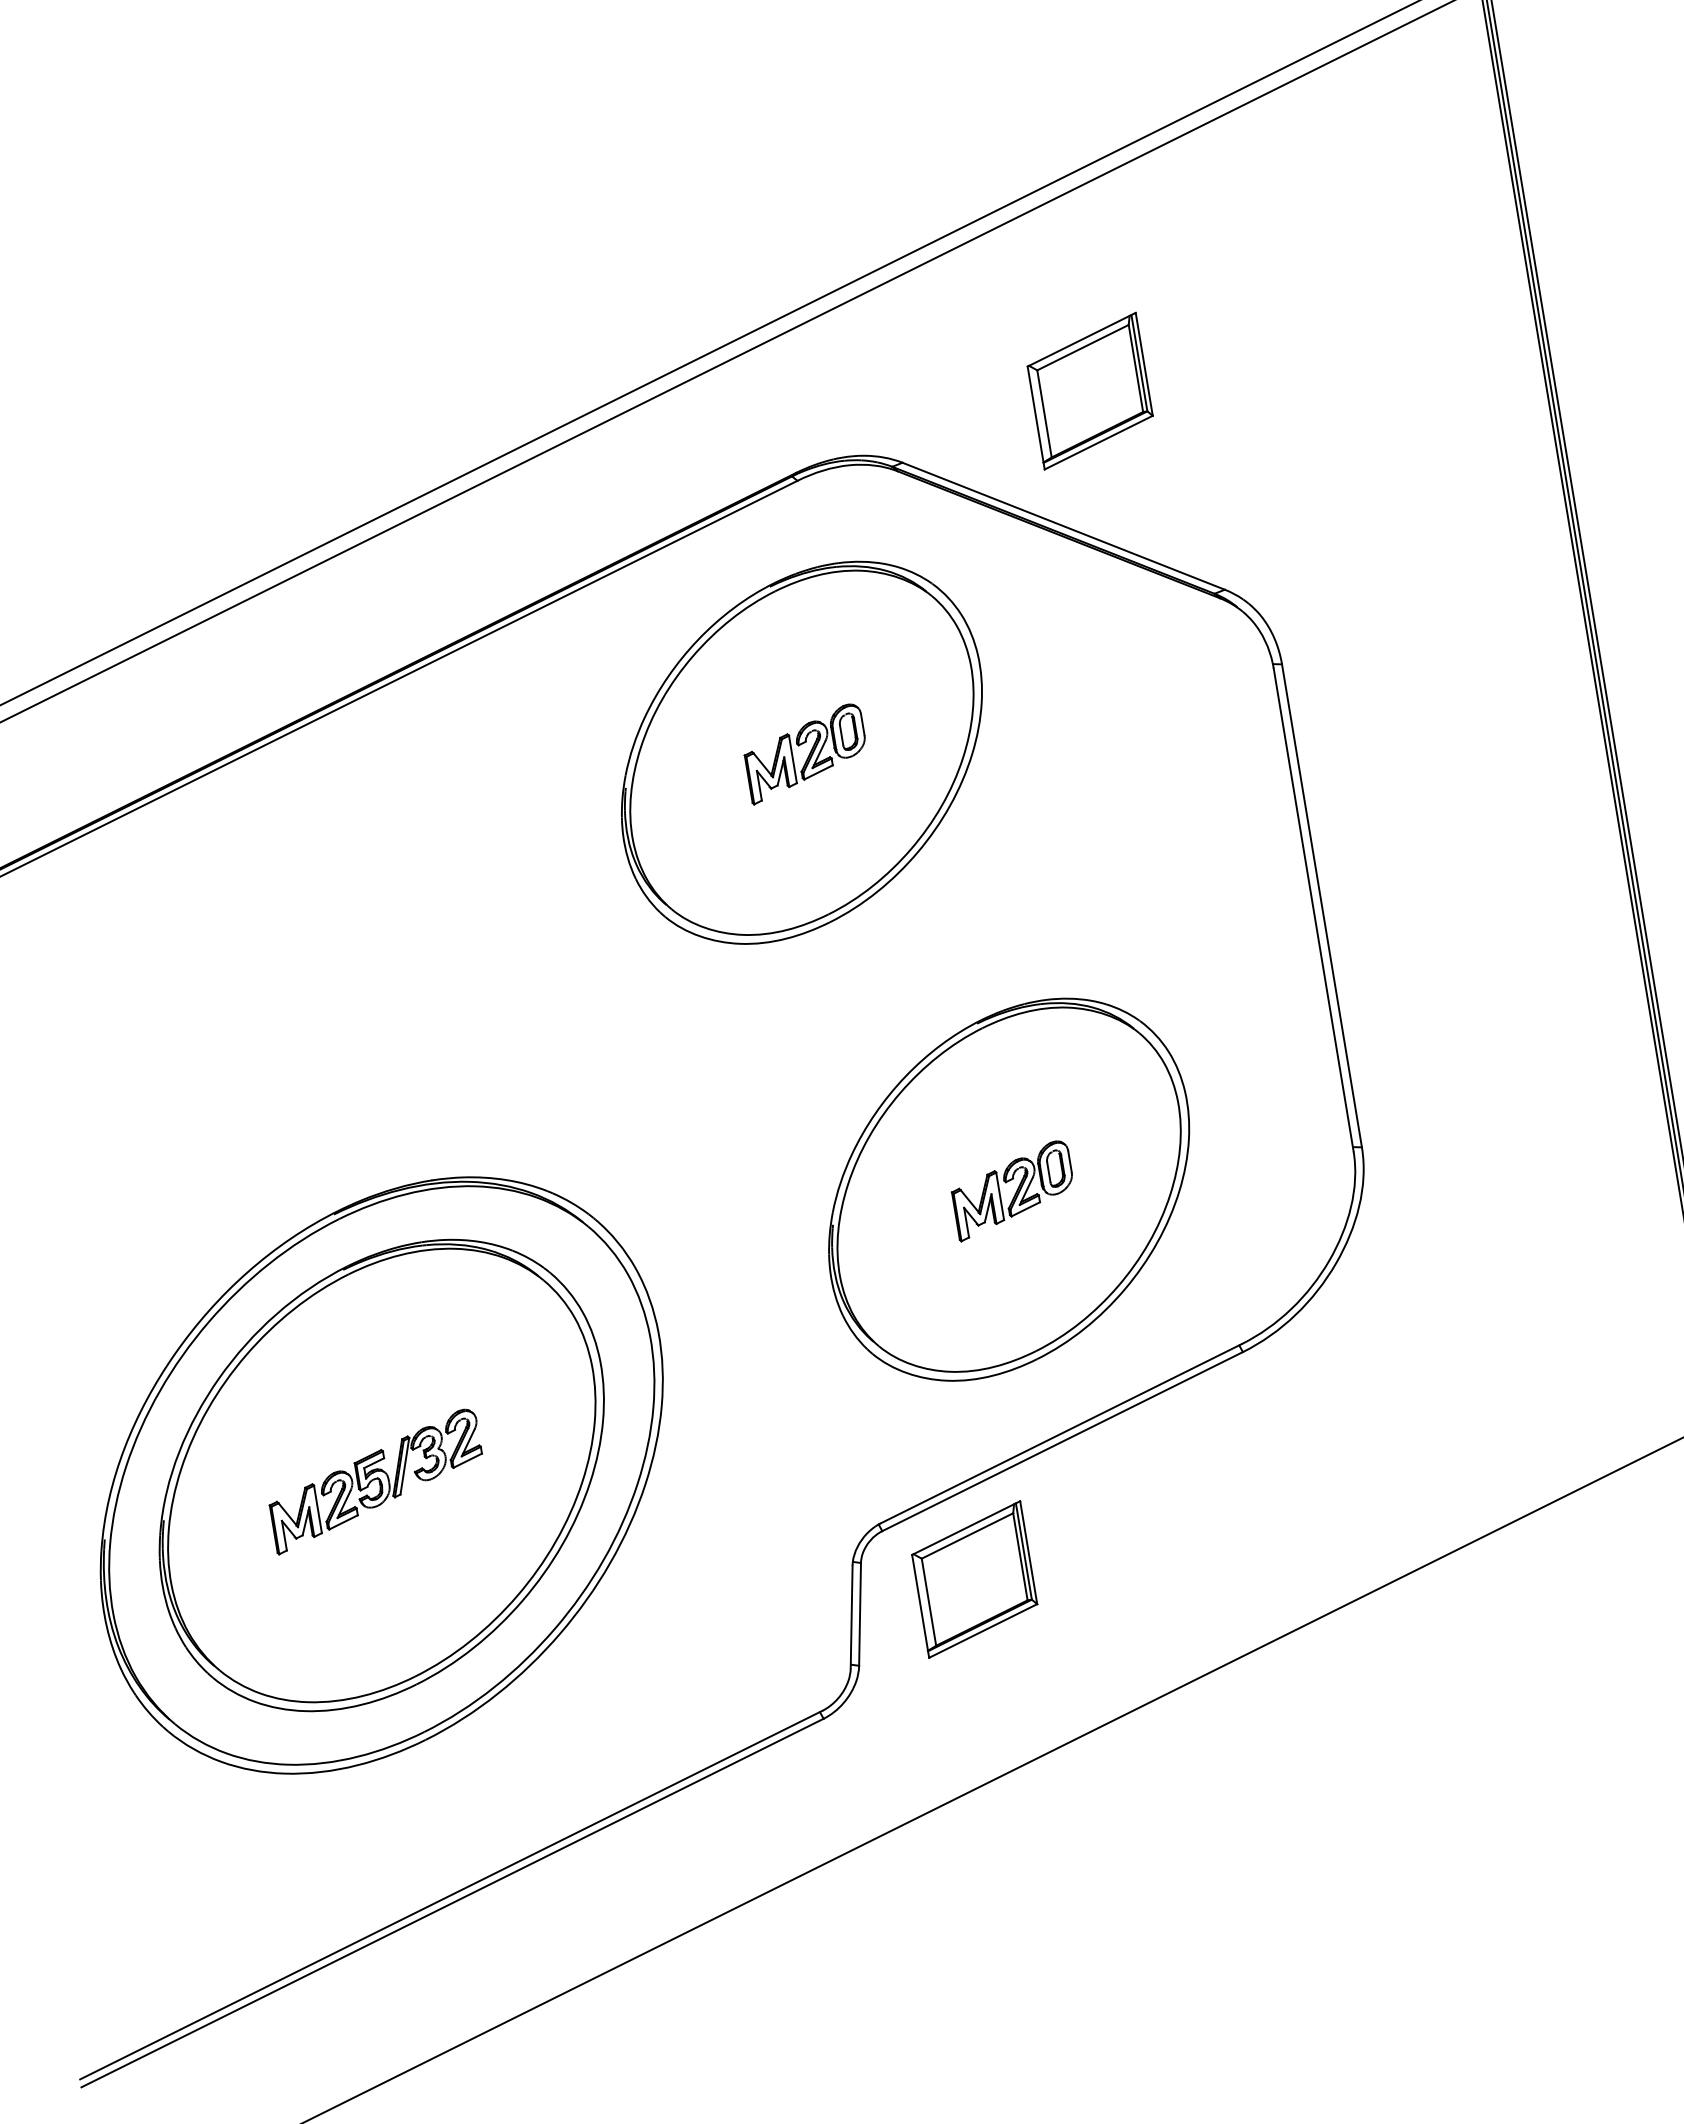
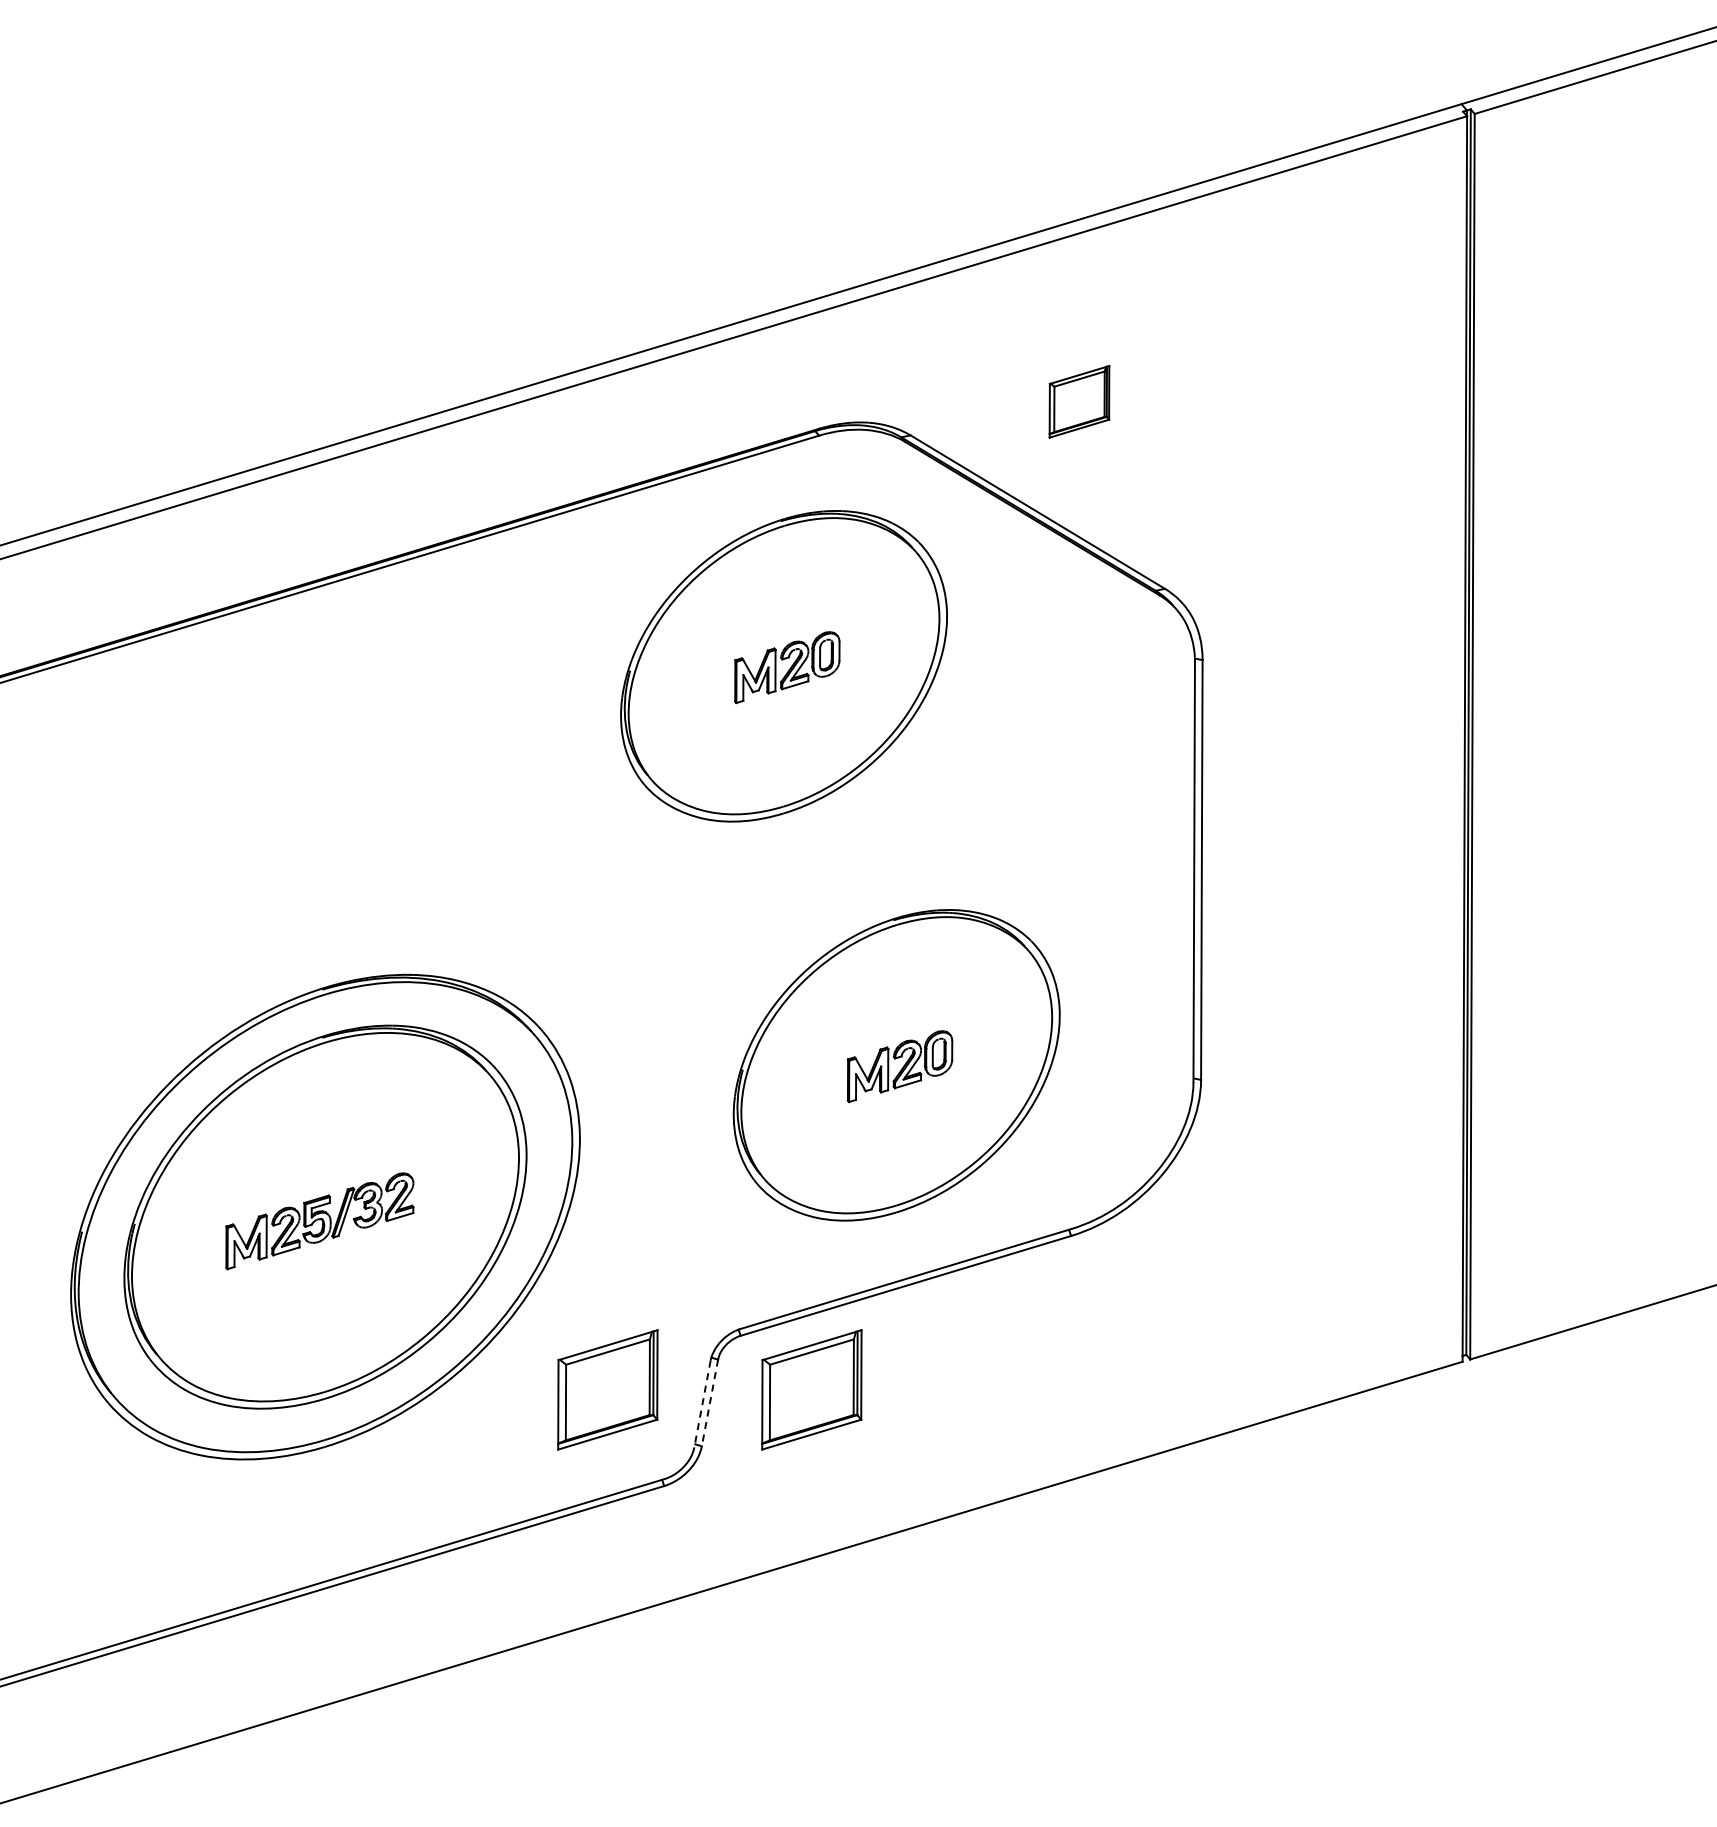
part: (1090, 390) -> (1079, 401), size x0.6
line: (859, 1615) -> (709, 1403), solid -> dashed
line: (851, 1617) -> (702, 1404), solid -> dashed
part: (739, 1618) -> (607, 1389), added

